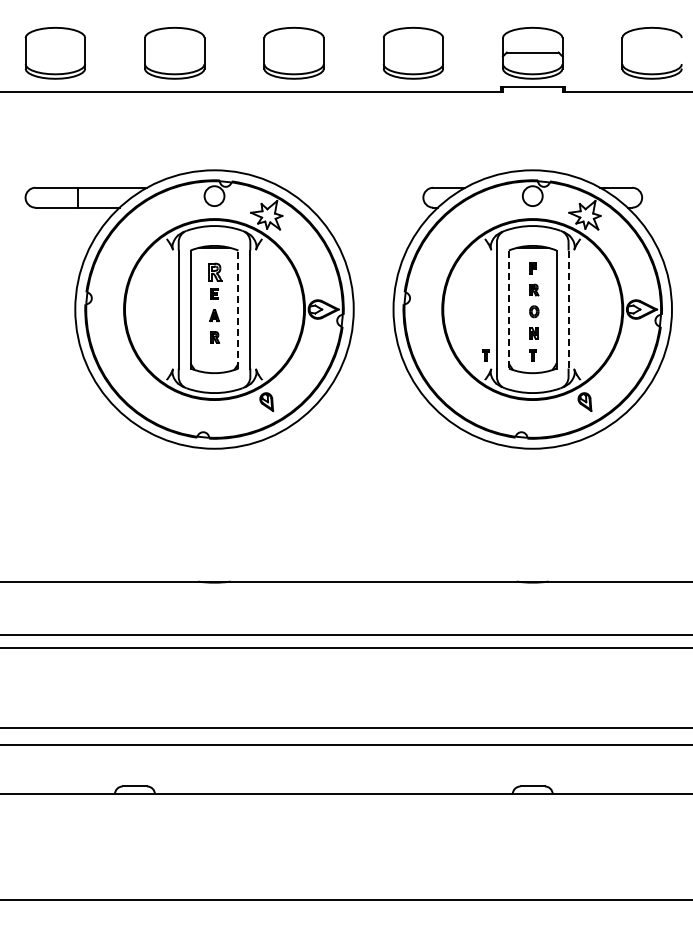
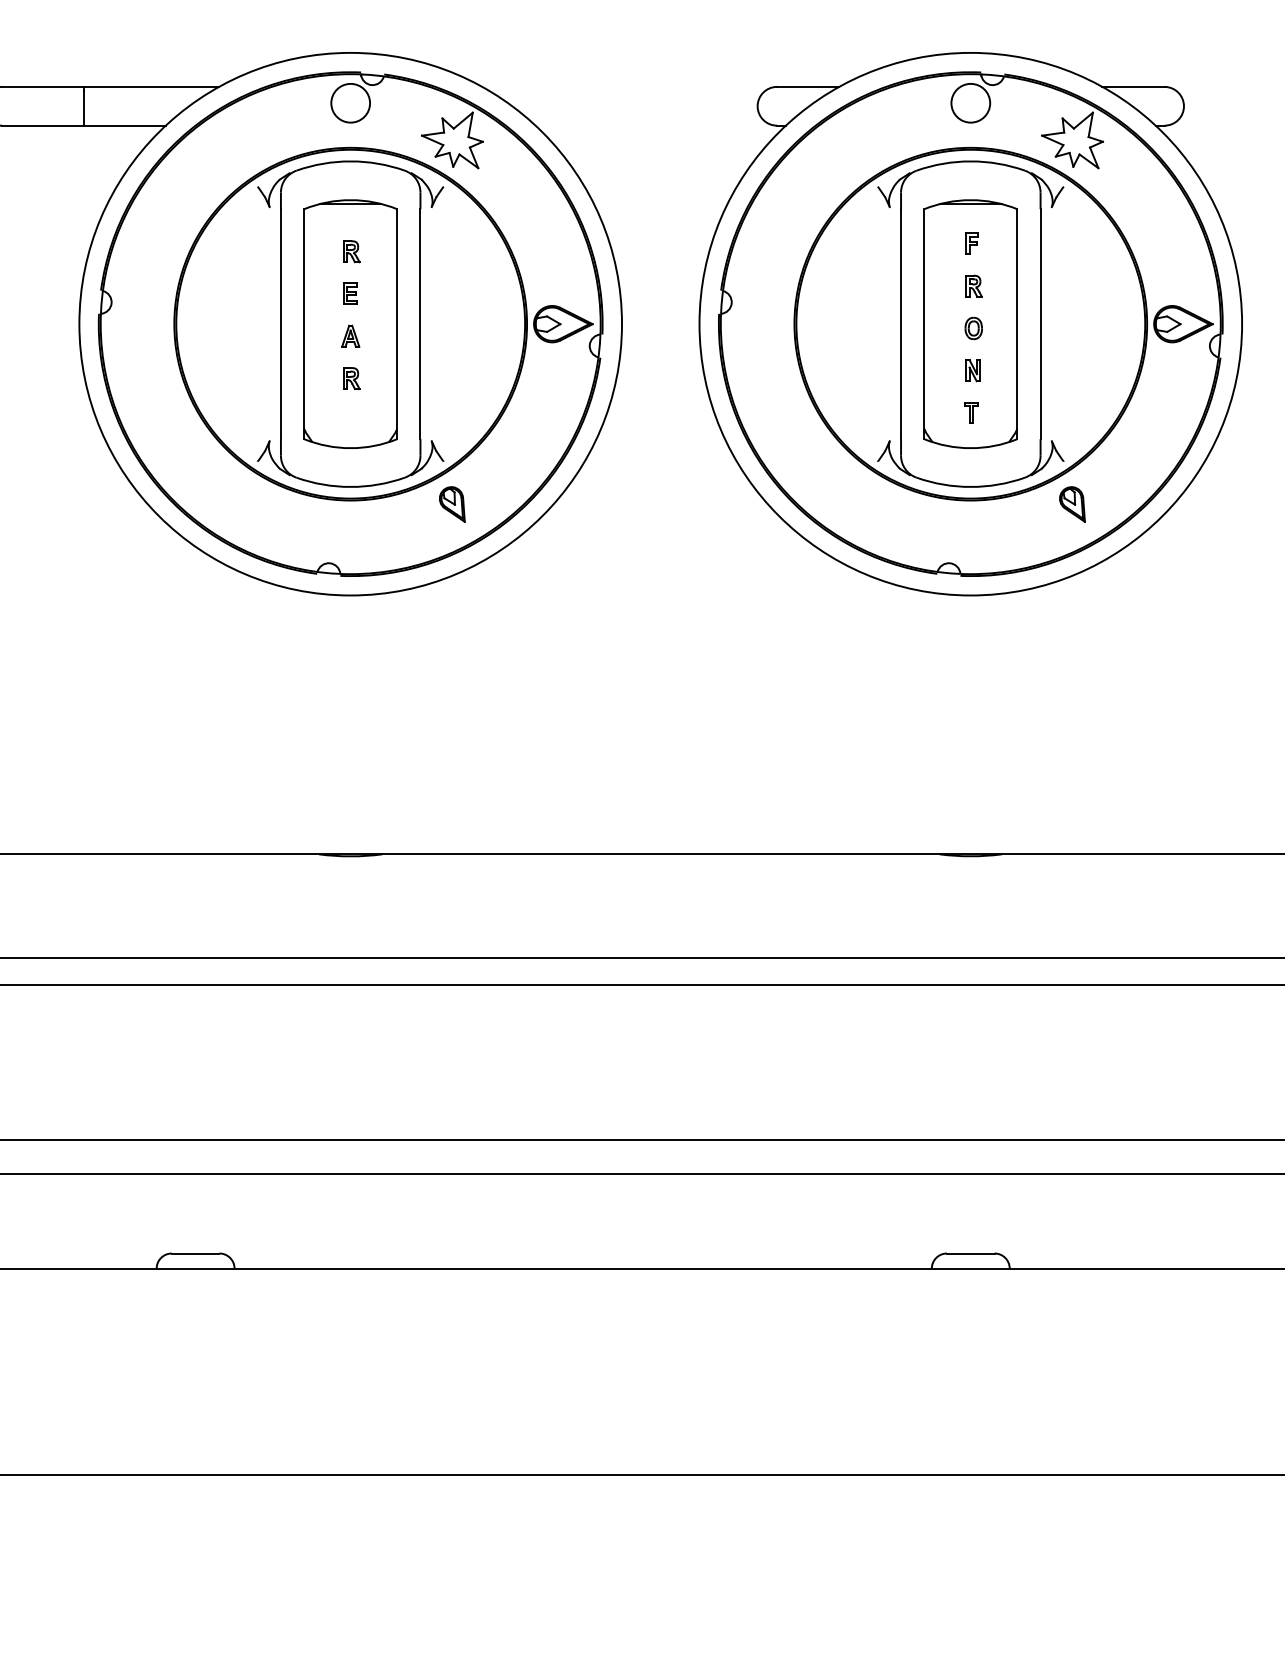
part: (214, 272) -> (350, 251), size x0.62
line: (238, 309) -> (397, 324), dashed -> solid
line: (508, 309) -> (923, 324), dashed -> solid
line: (568, 309) -> (1040, 324), dashed -> solid
part: (485, 355) -> (878, 413), removed

